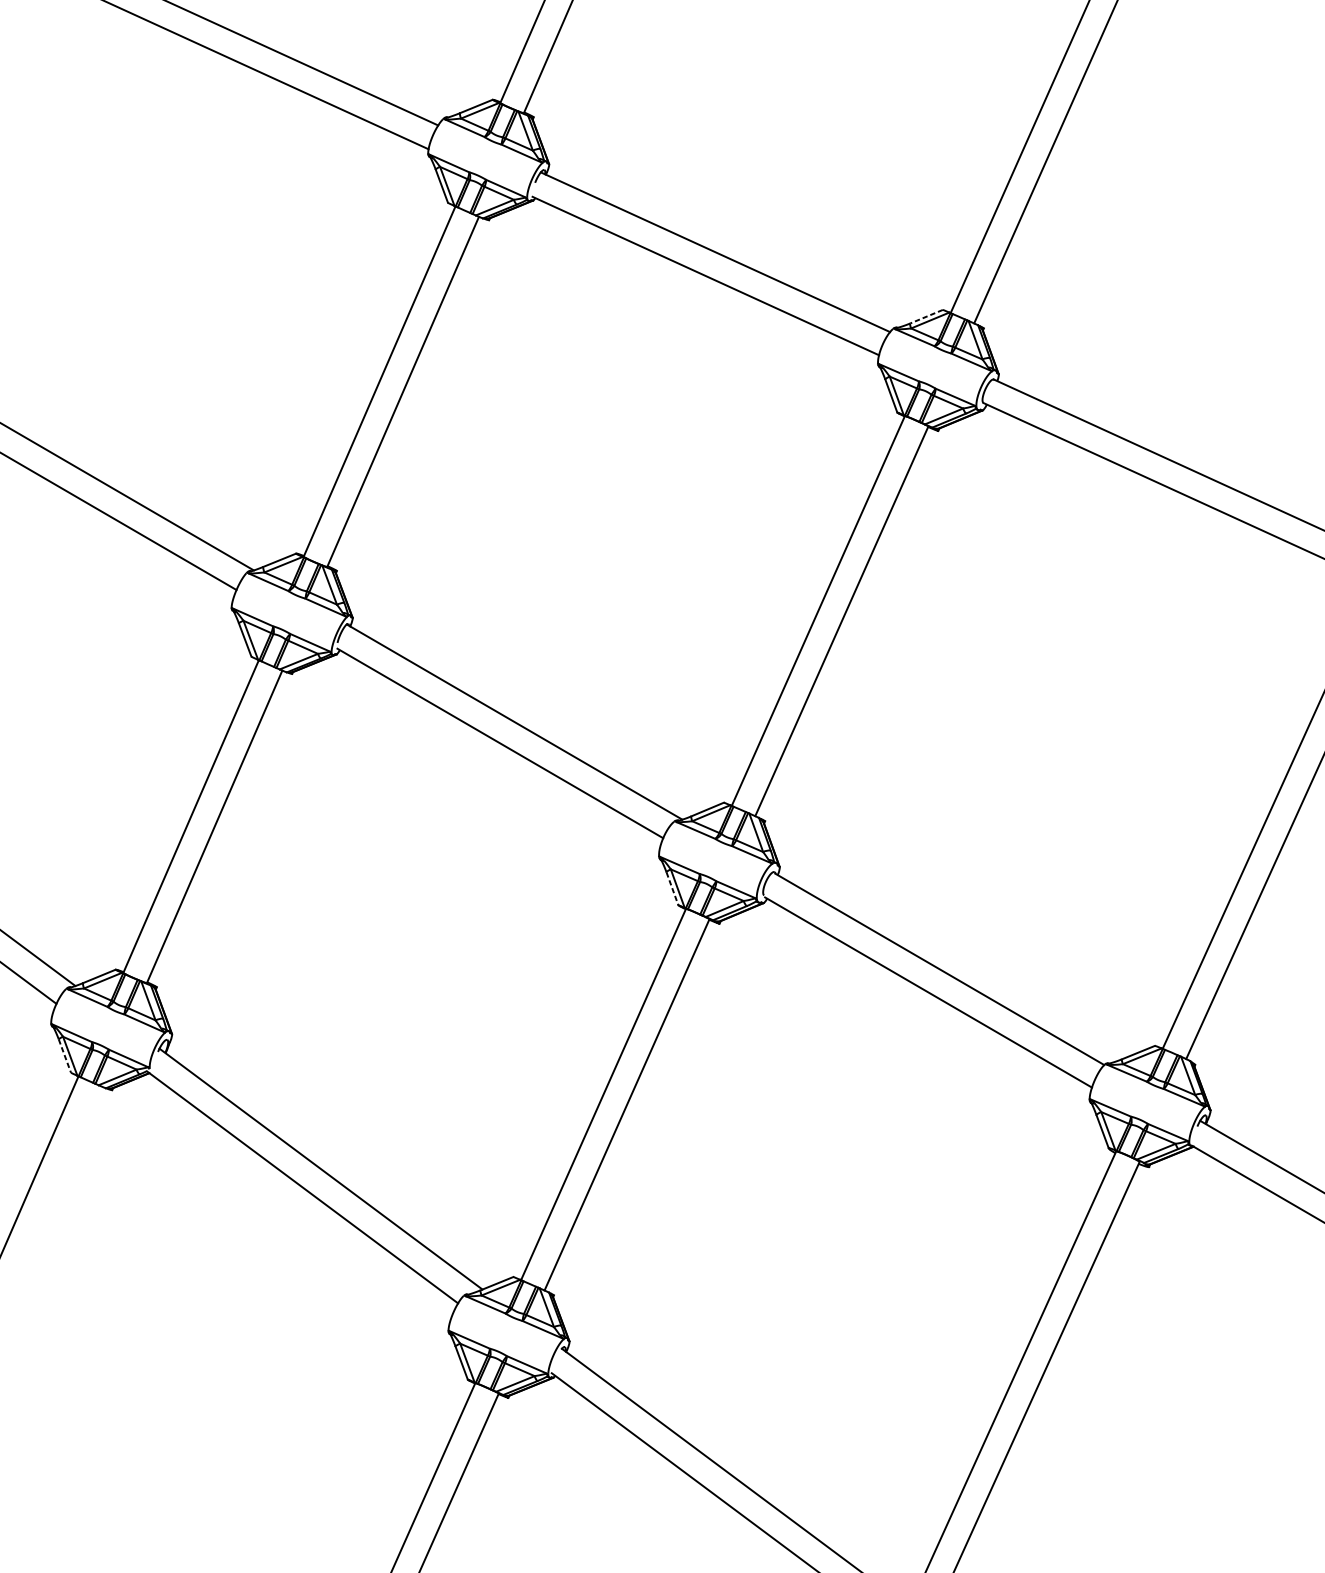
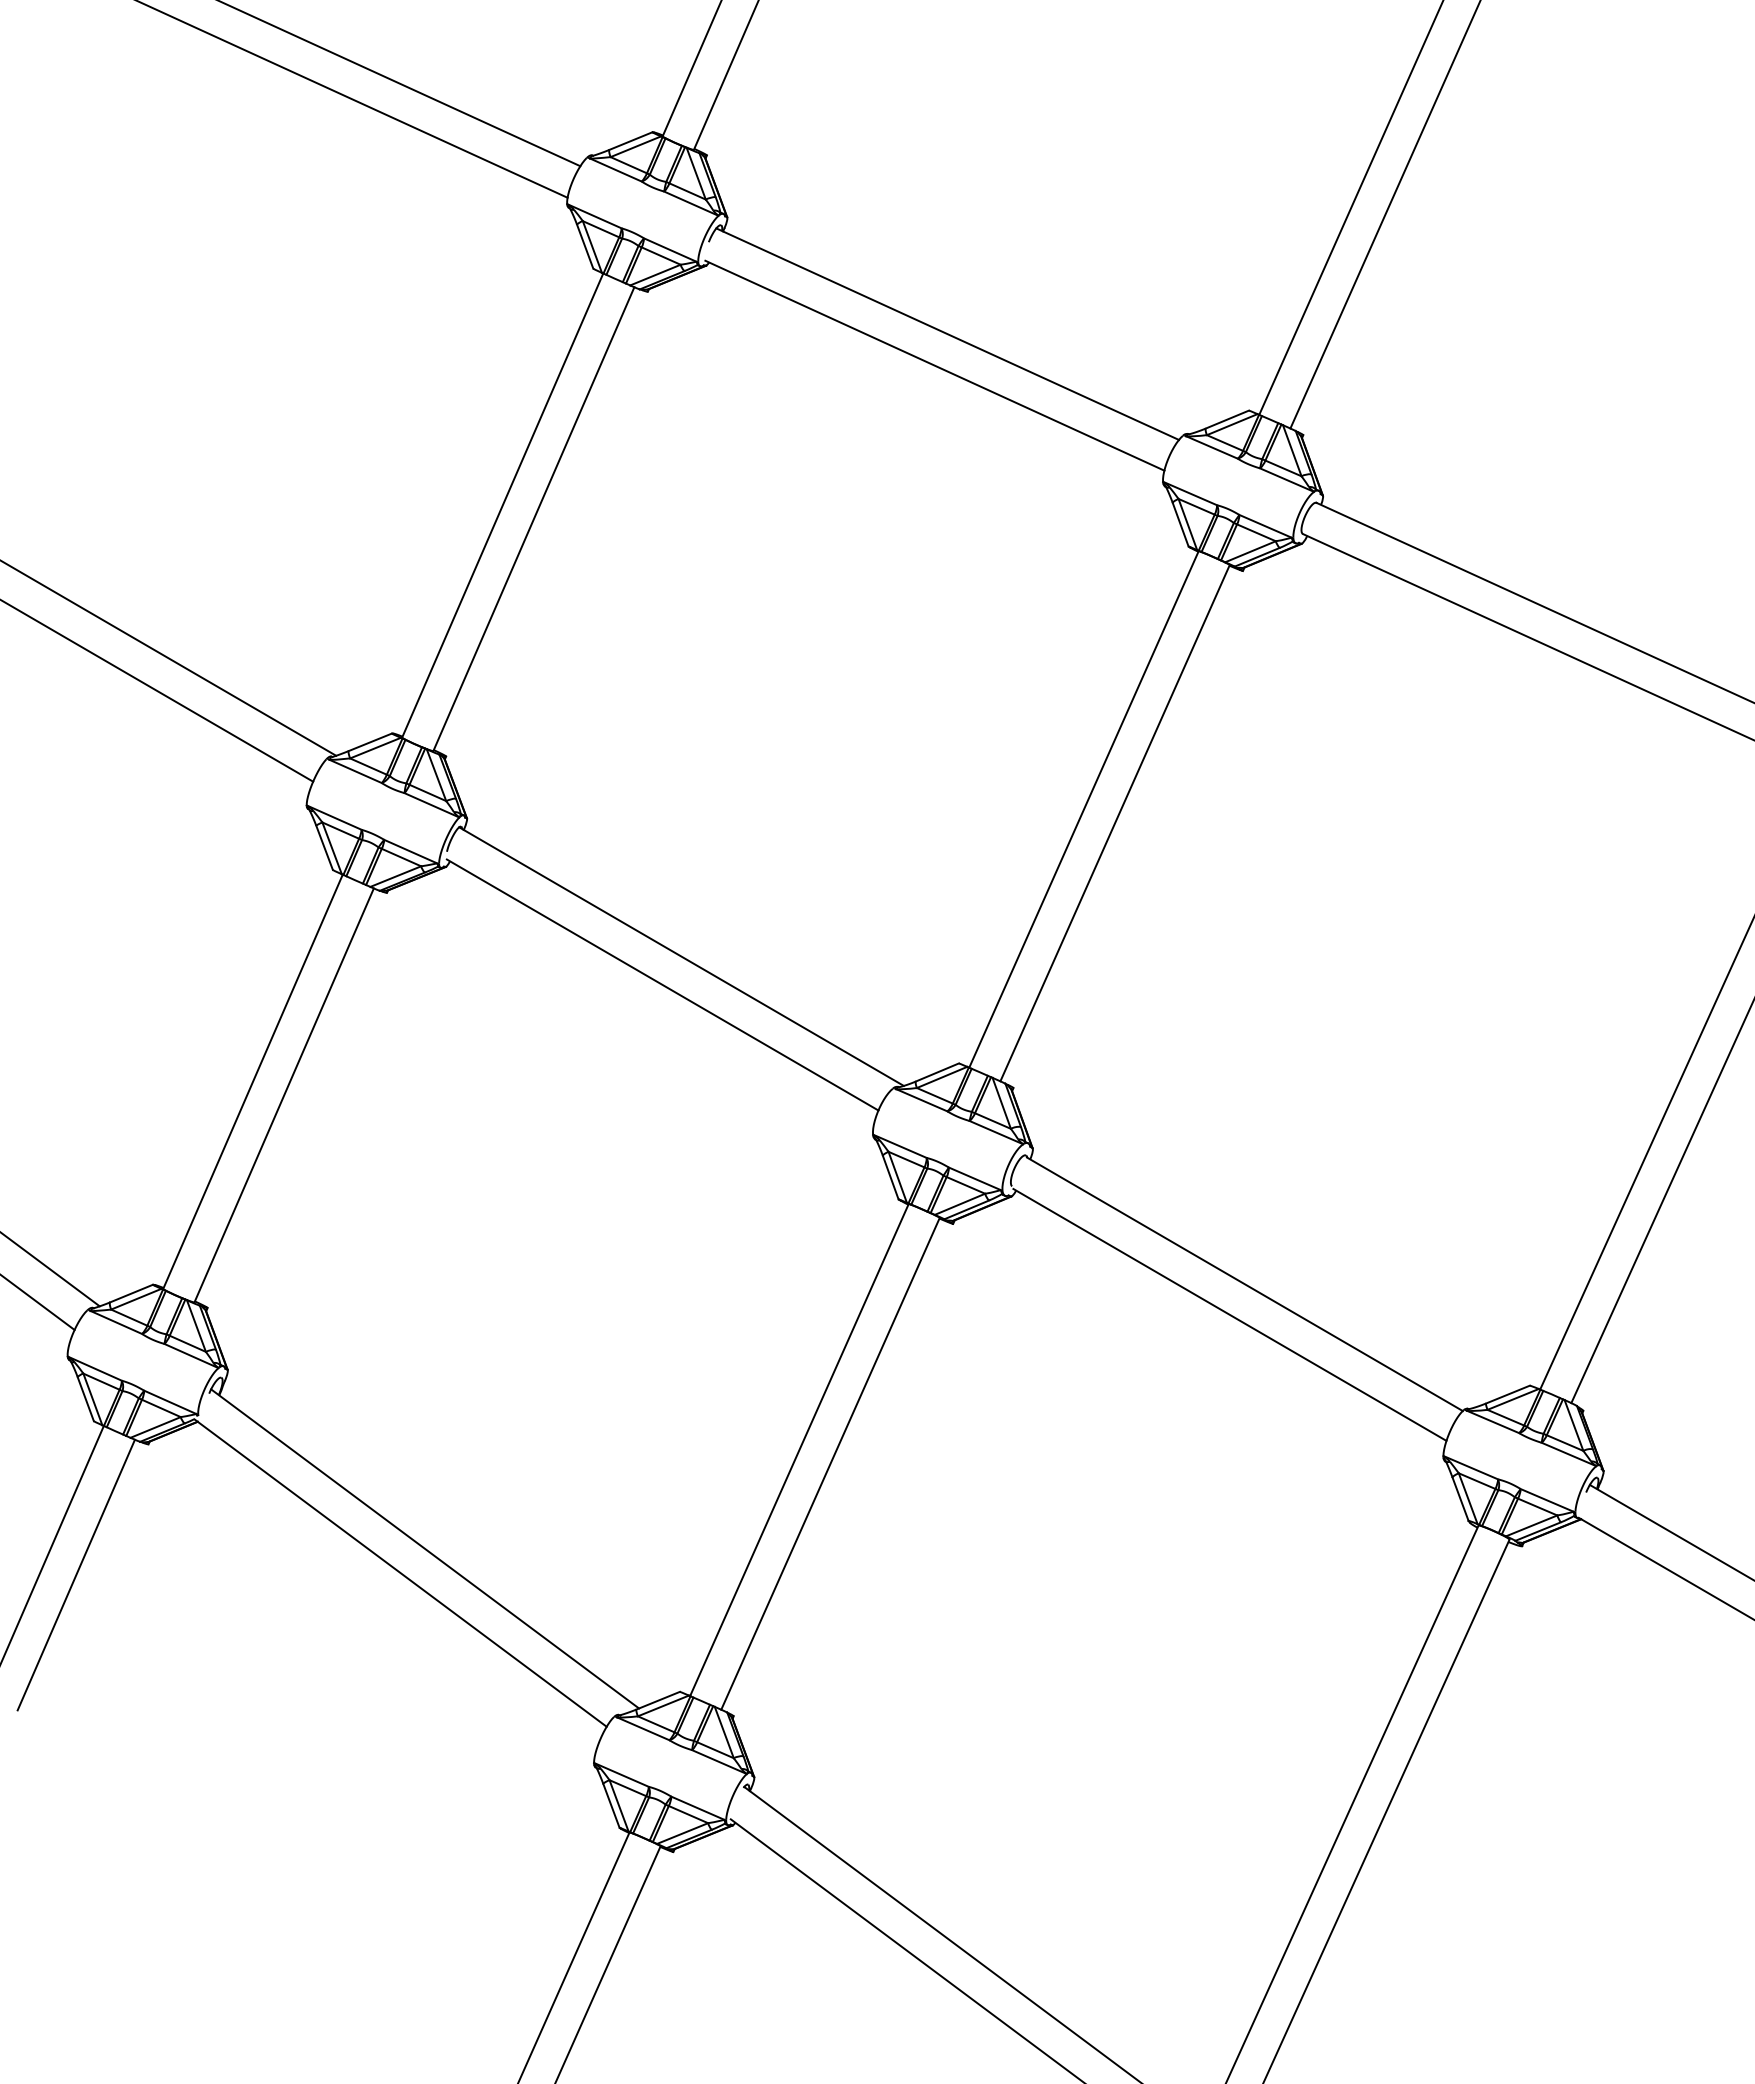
line: (925, 316) -> (1226, 419), dashed -> solid
line: (672, 889) -> (890, 1178), dashed -> solid
line: (64, 1056) -> (85, 1399), dashed -> solid
line: (57, 1188) -> (75, 1574), added

